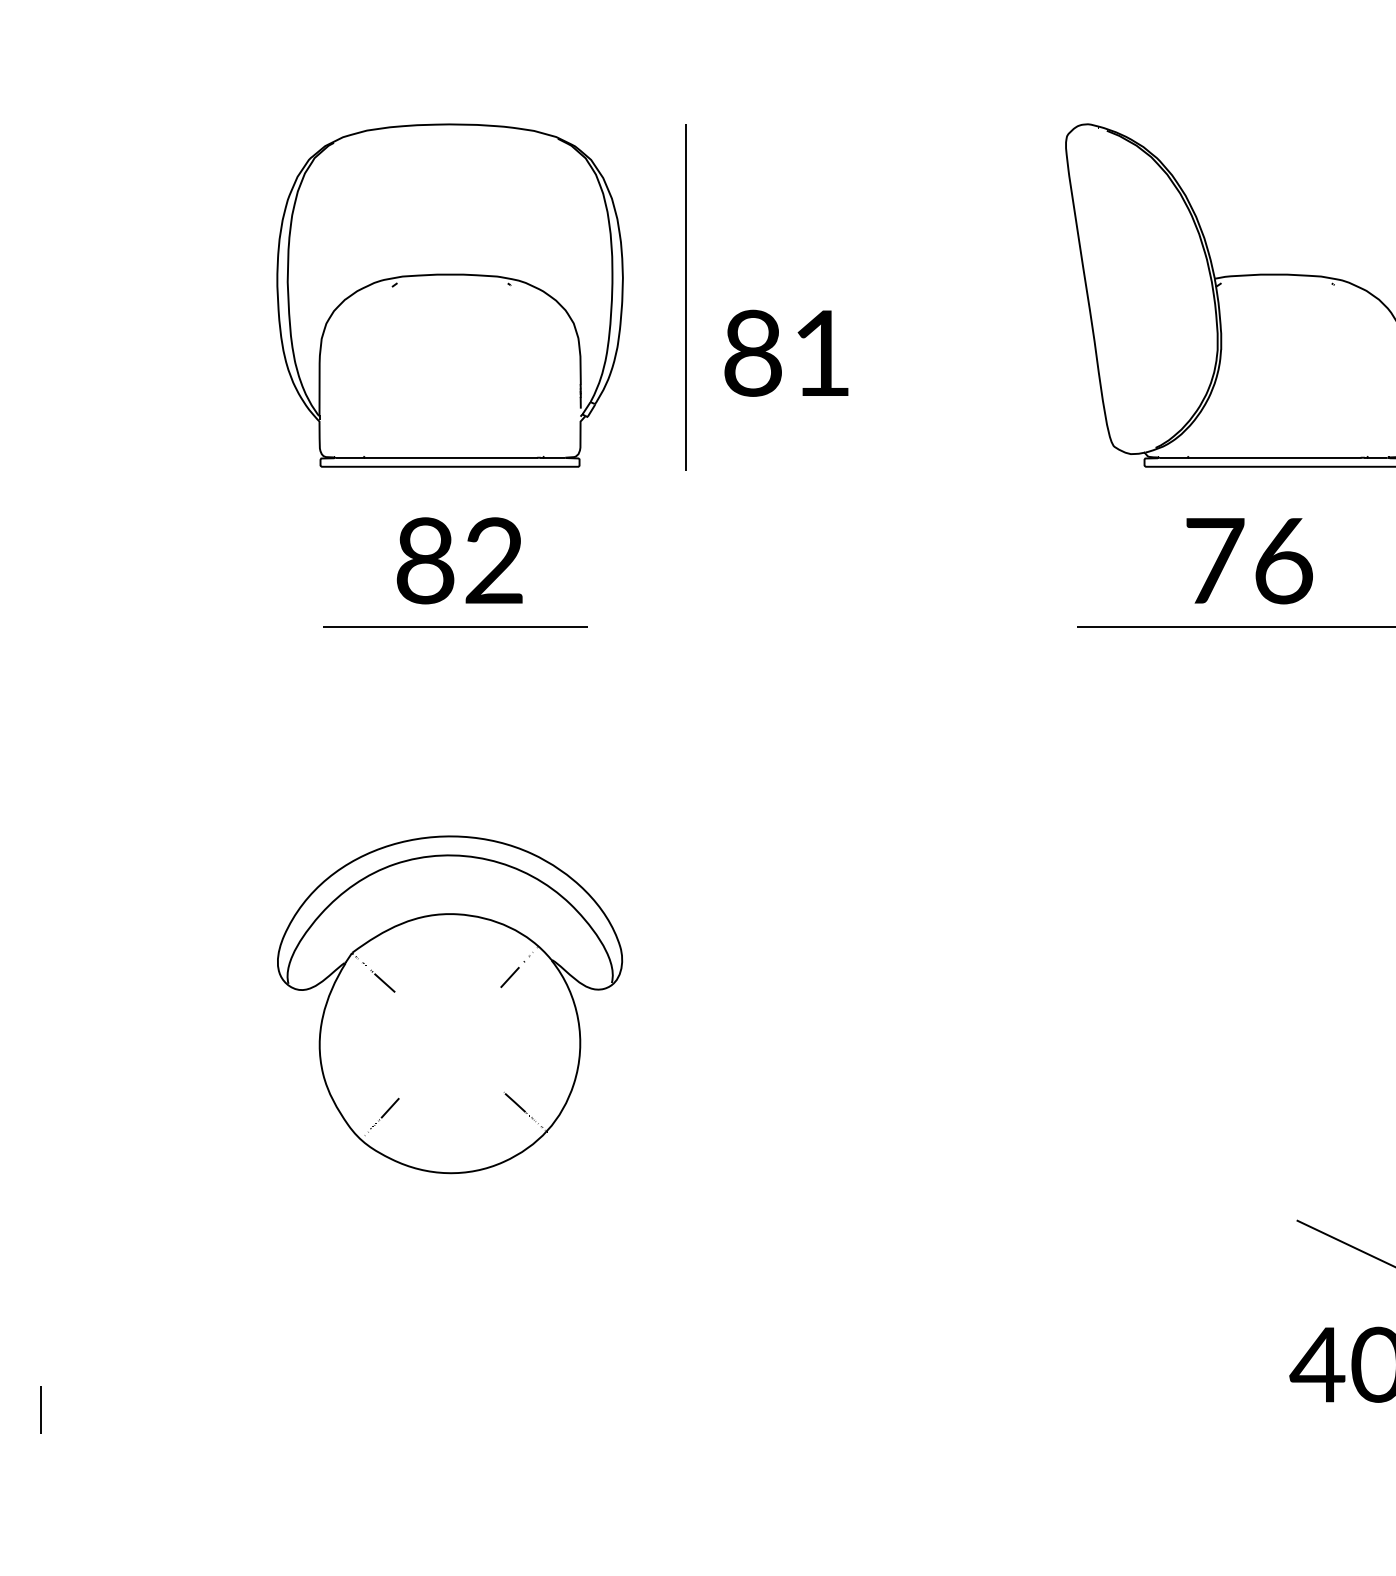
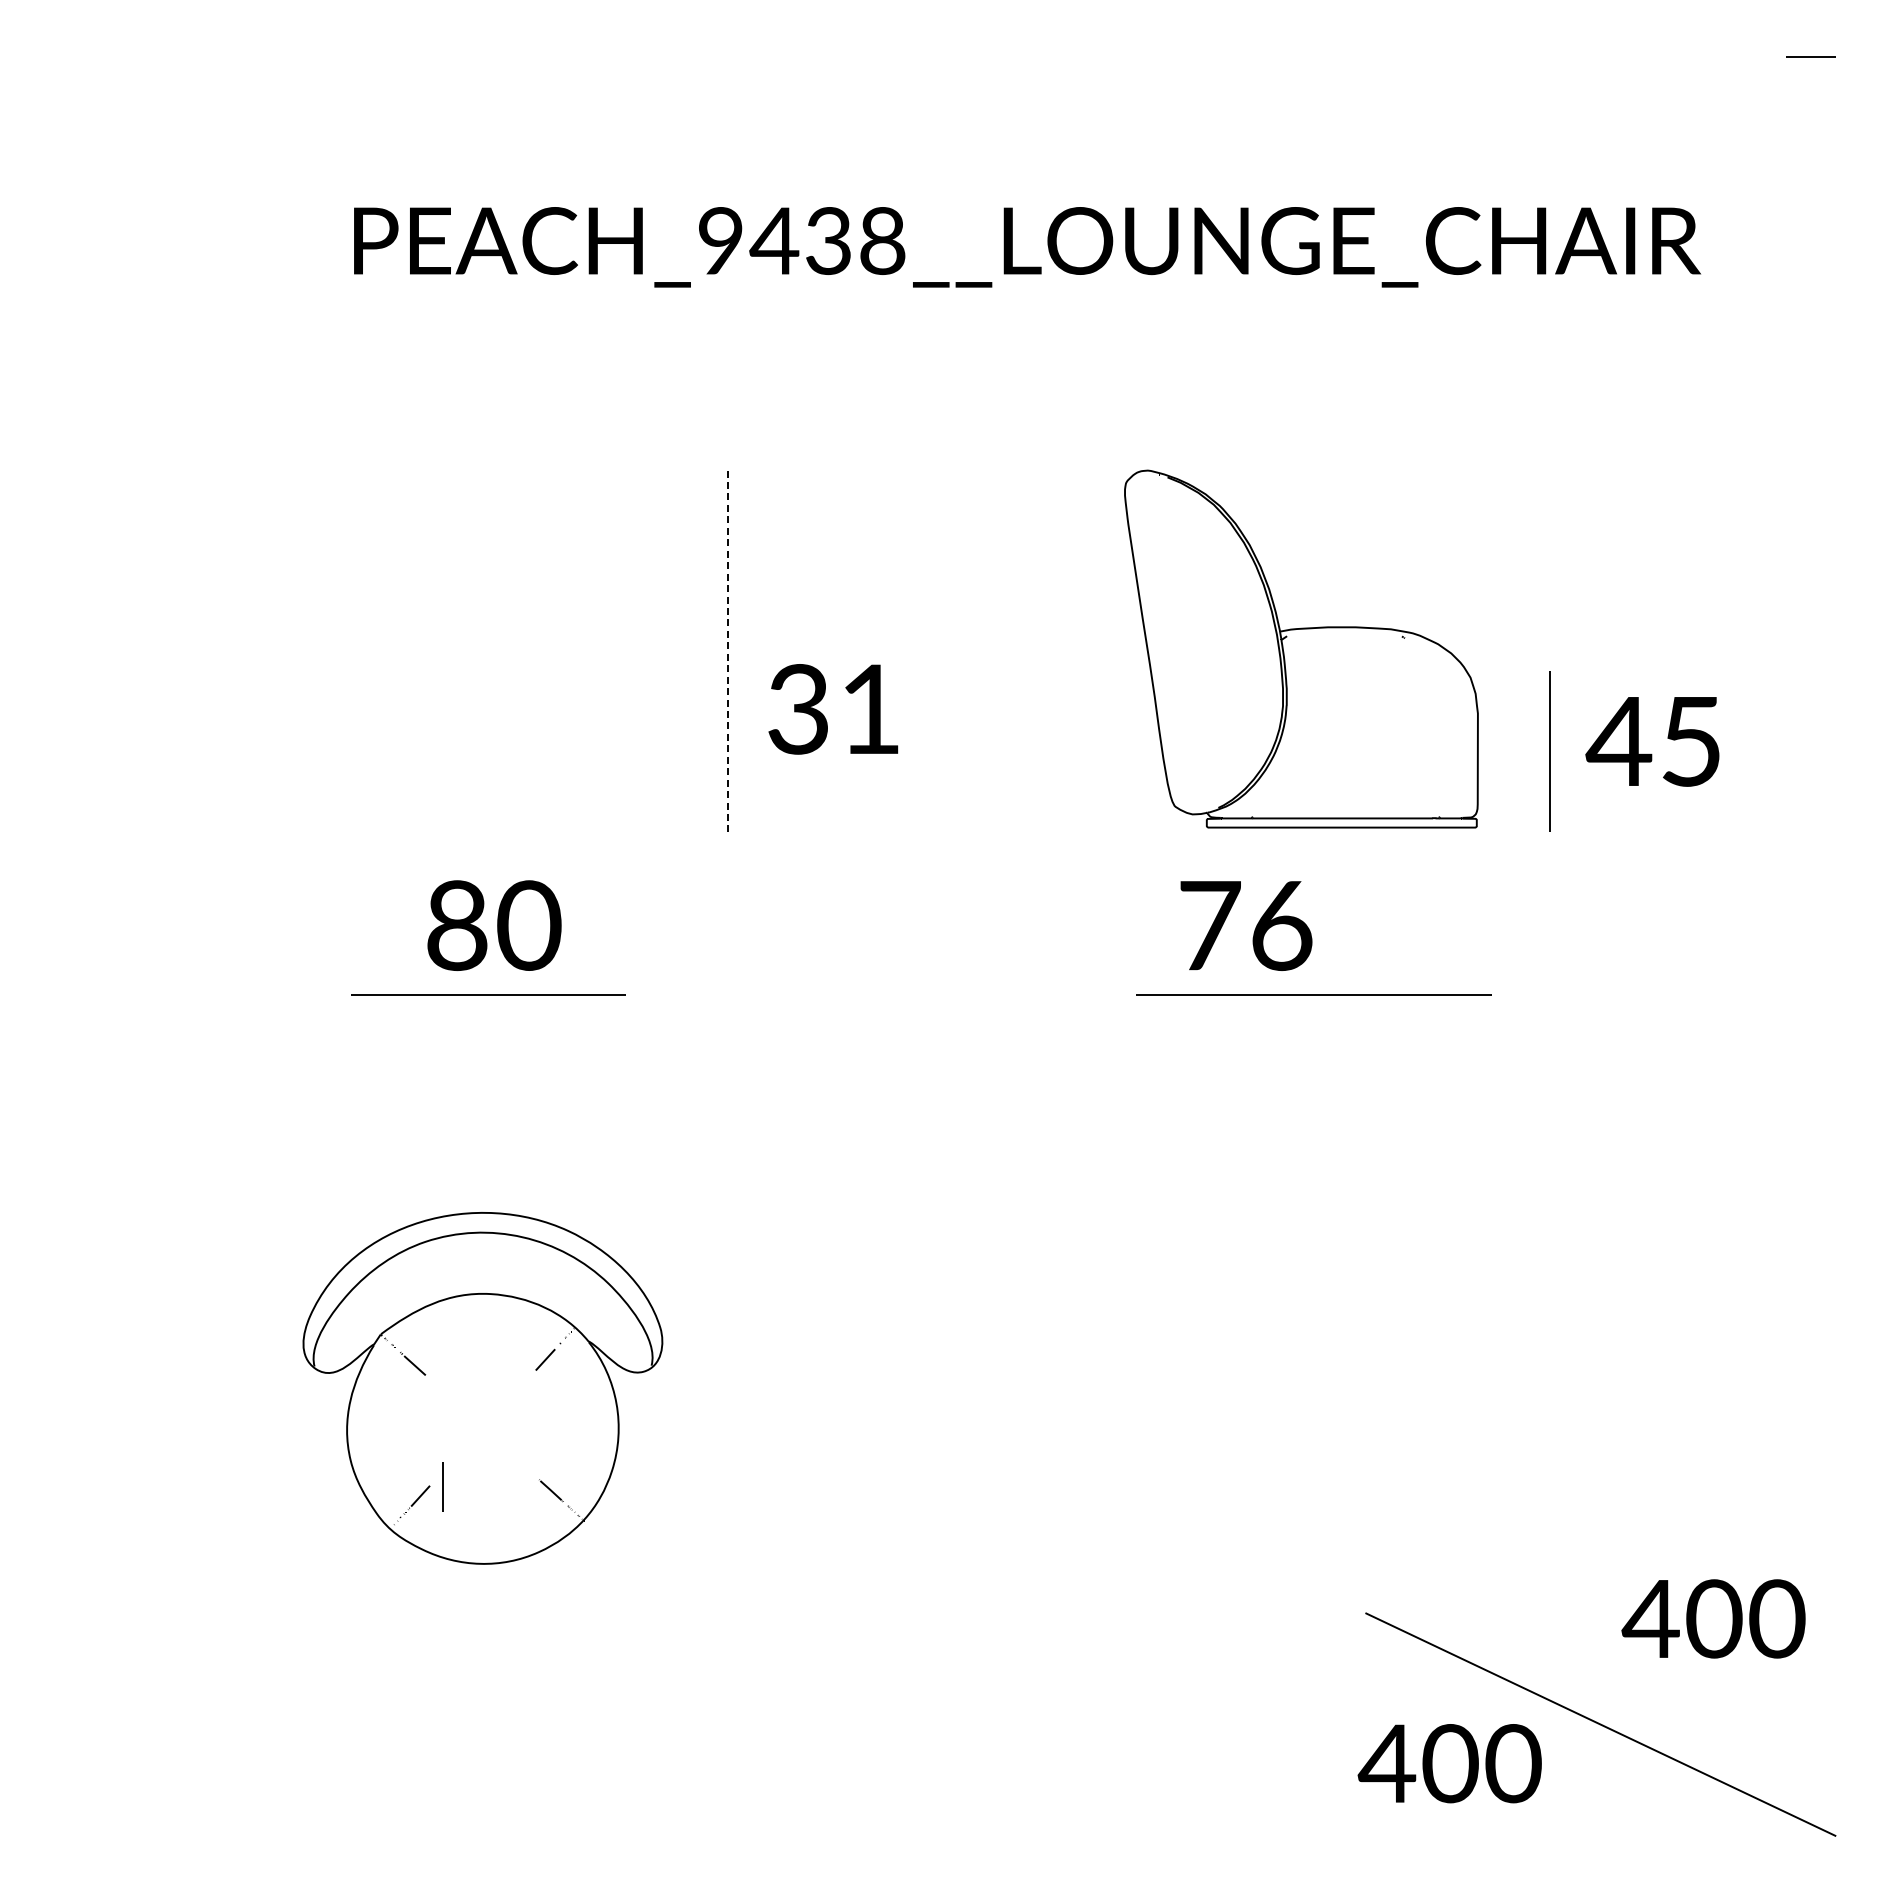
part: (450, 294) -> (483, 648), removed
line: (685, 297) -> (728, 651), solid -> dashed
text: (752, 353) -> (798, 709), 81 -> 31
text: (494, 560) -> (529, 925), 82 -> 80
text: (1249, 560) -> (1246, 925), moved
line: (40, 1409) -> (442, 1486), moved

